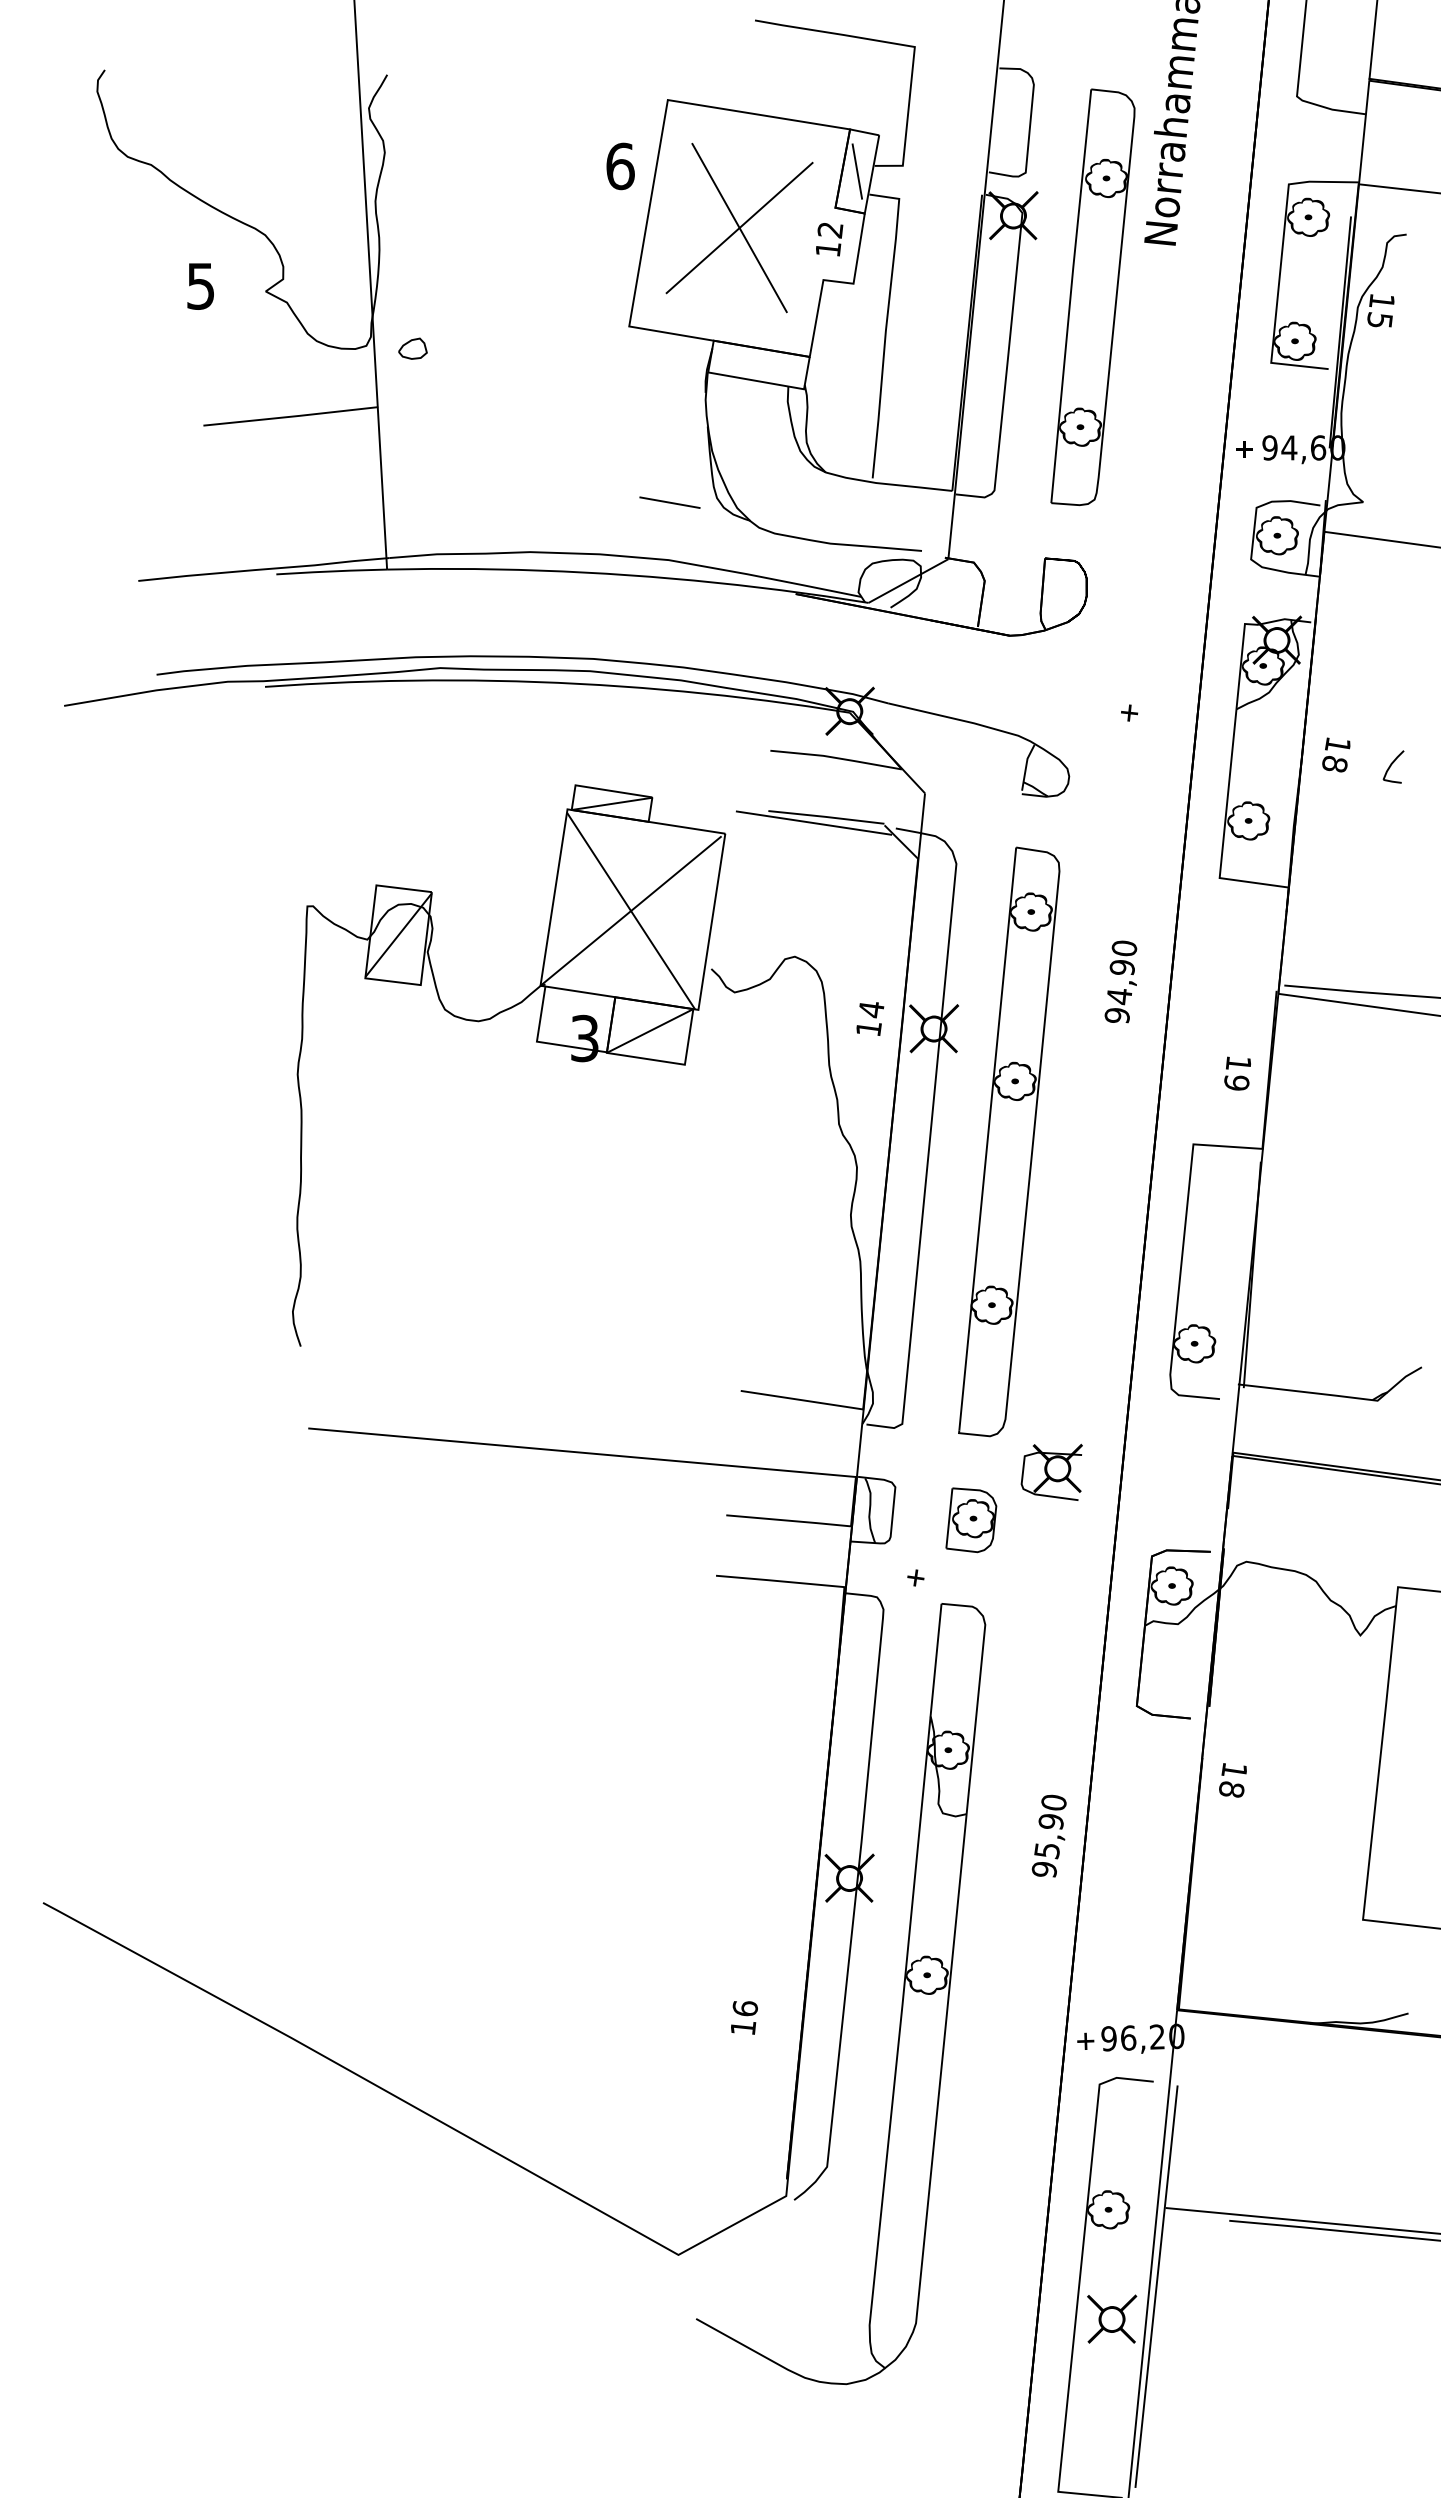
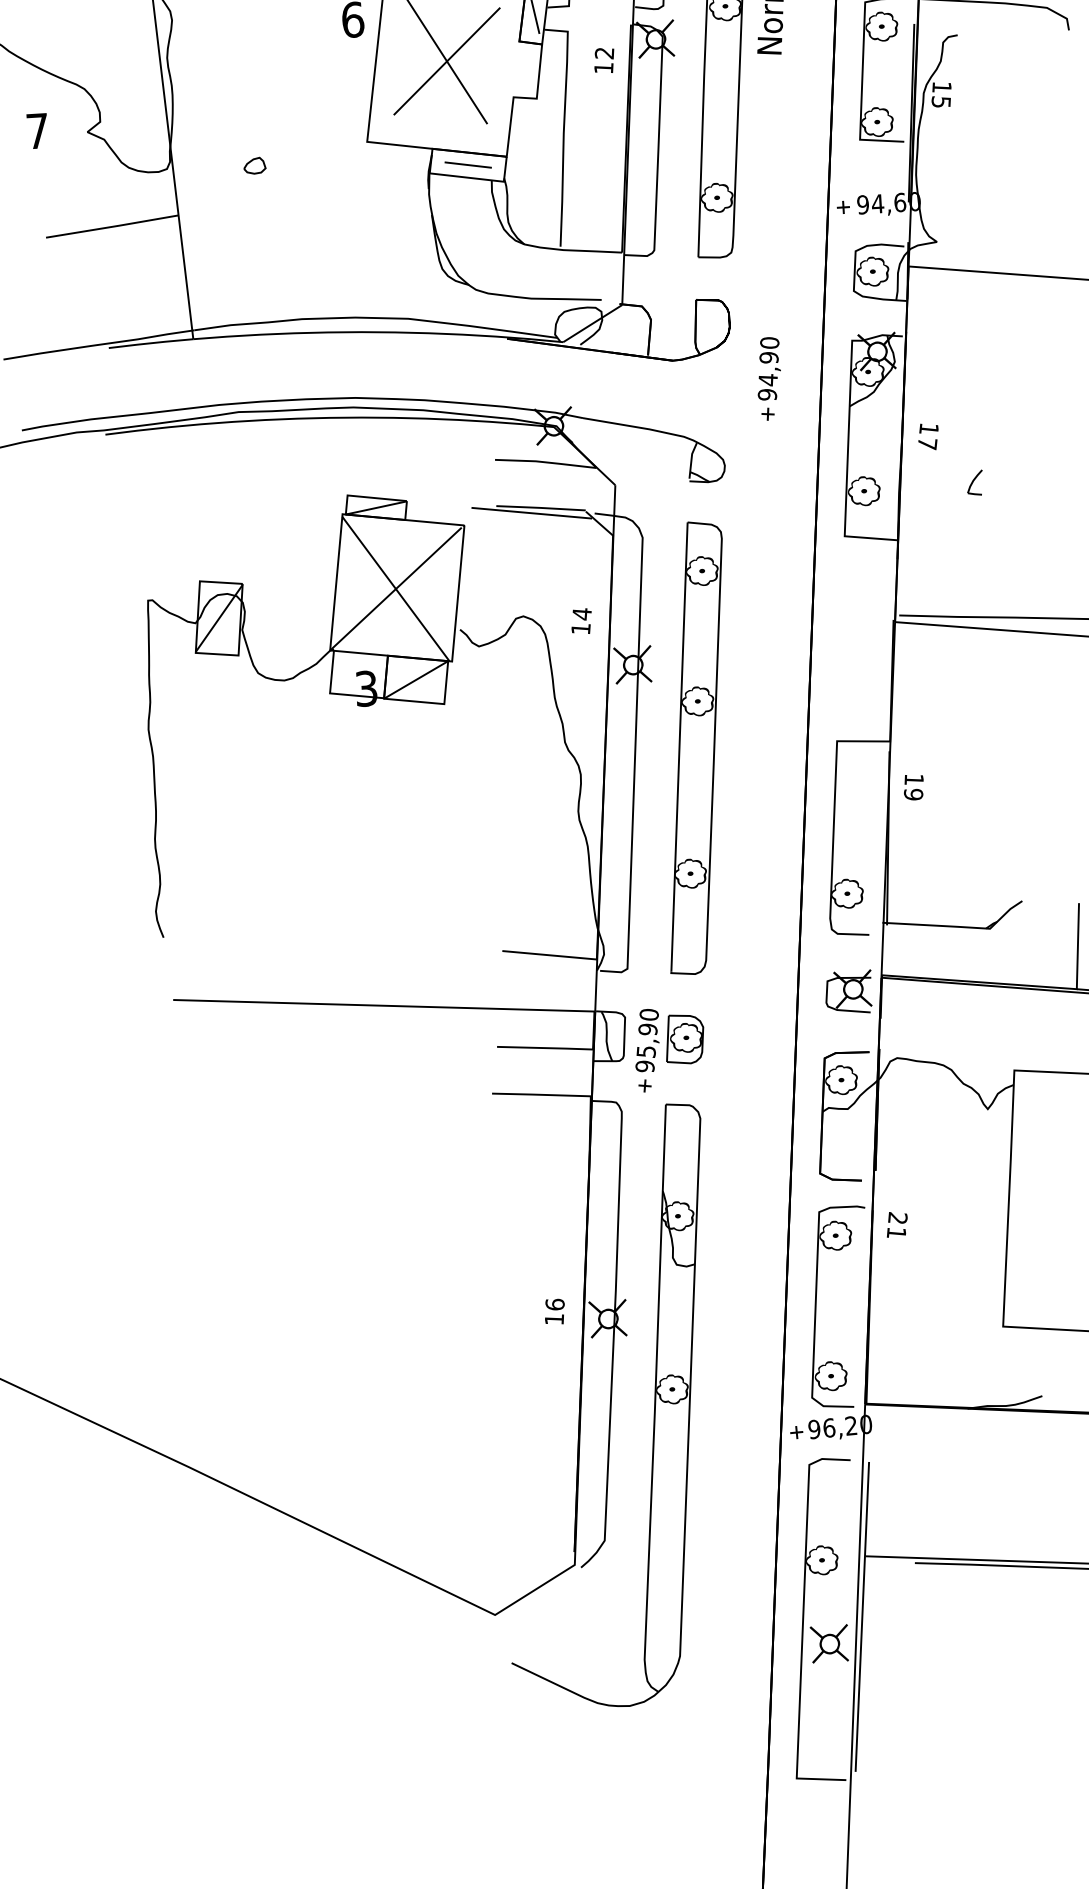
text: (829, 239) -> (604, 60), moved
text: (200, 286) -> (37, 131), 5 -> 7
part: (412, 348) -> (254, 165), moved
line: (669, 502) -> (467, 164), moved
text: (1335, 764) -> (928, 443), 18 -> 17
part: (1393, 766) -> (974, 482), moved
text: (1120, 981) -> (768, 368), moved
text: (870, 1018) -> (581, 621), moved
text: (1237, 1073) -> (913, 787), moved
part: (1051, 1471) -> (848, 991), moved
text: (1232, 1779) -> (896, 1225), 18 -> 21
text: (1048, 1835) -> (646, 1040), moved
part: (1121, 1880) -> (816, 1307), added
text: (744, 2017) -> (554, 1311), moved

